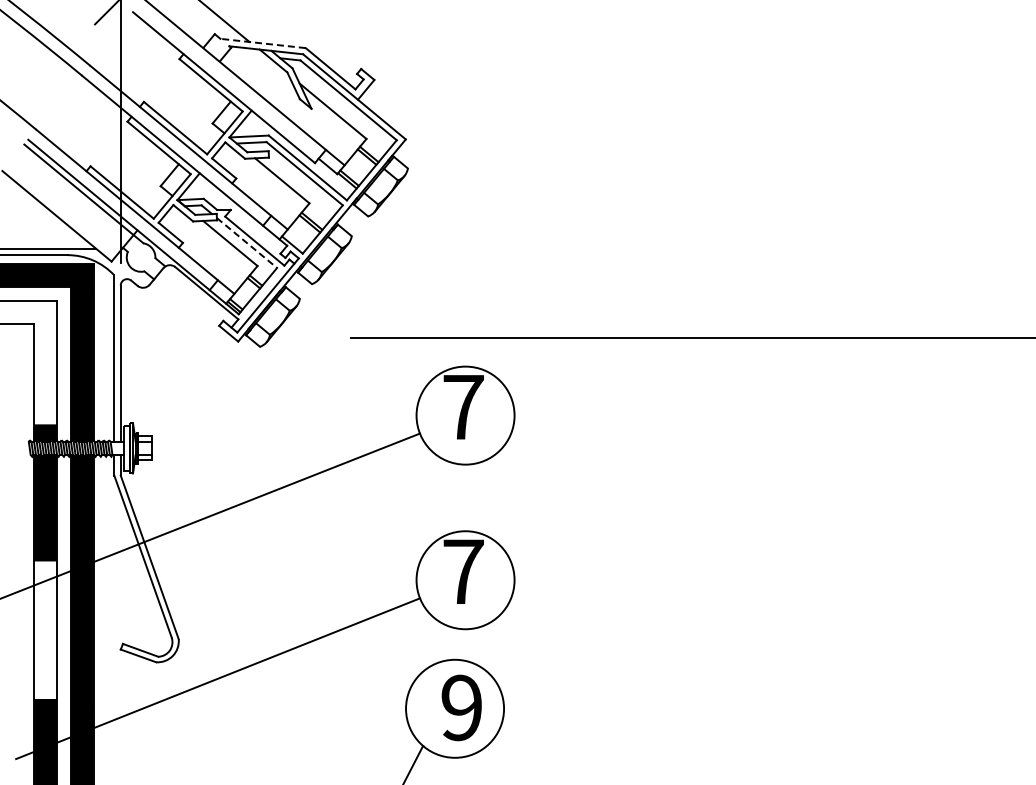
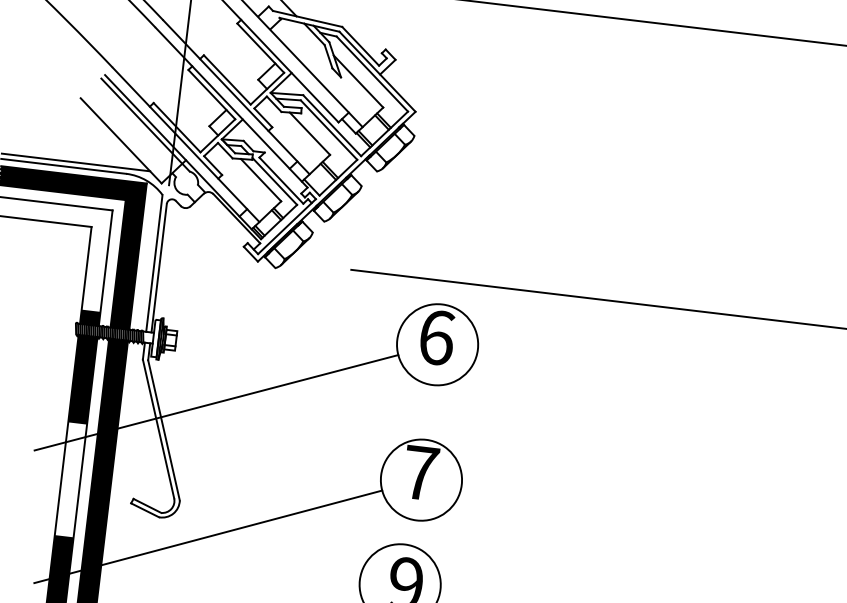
line: (263, 43) -> (307, 18), dashed -> solid
line: (247, 243) -> (275, 181), dashed -> solid
text: (463, 407) -> (436, 337), 7 -> 6

